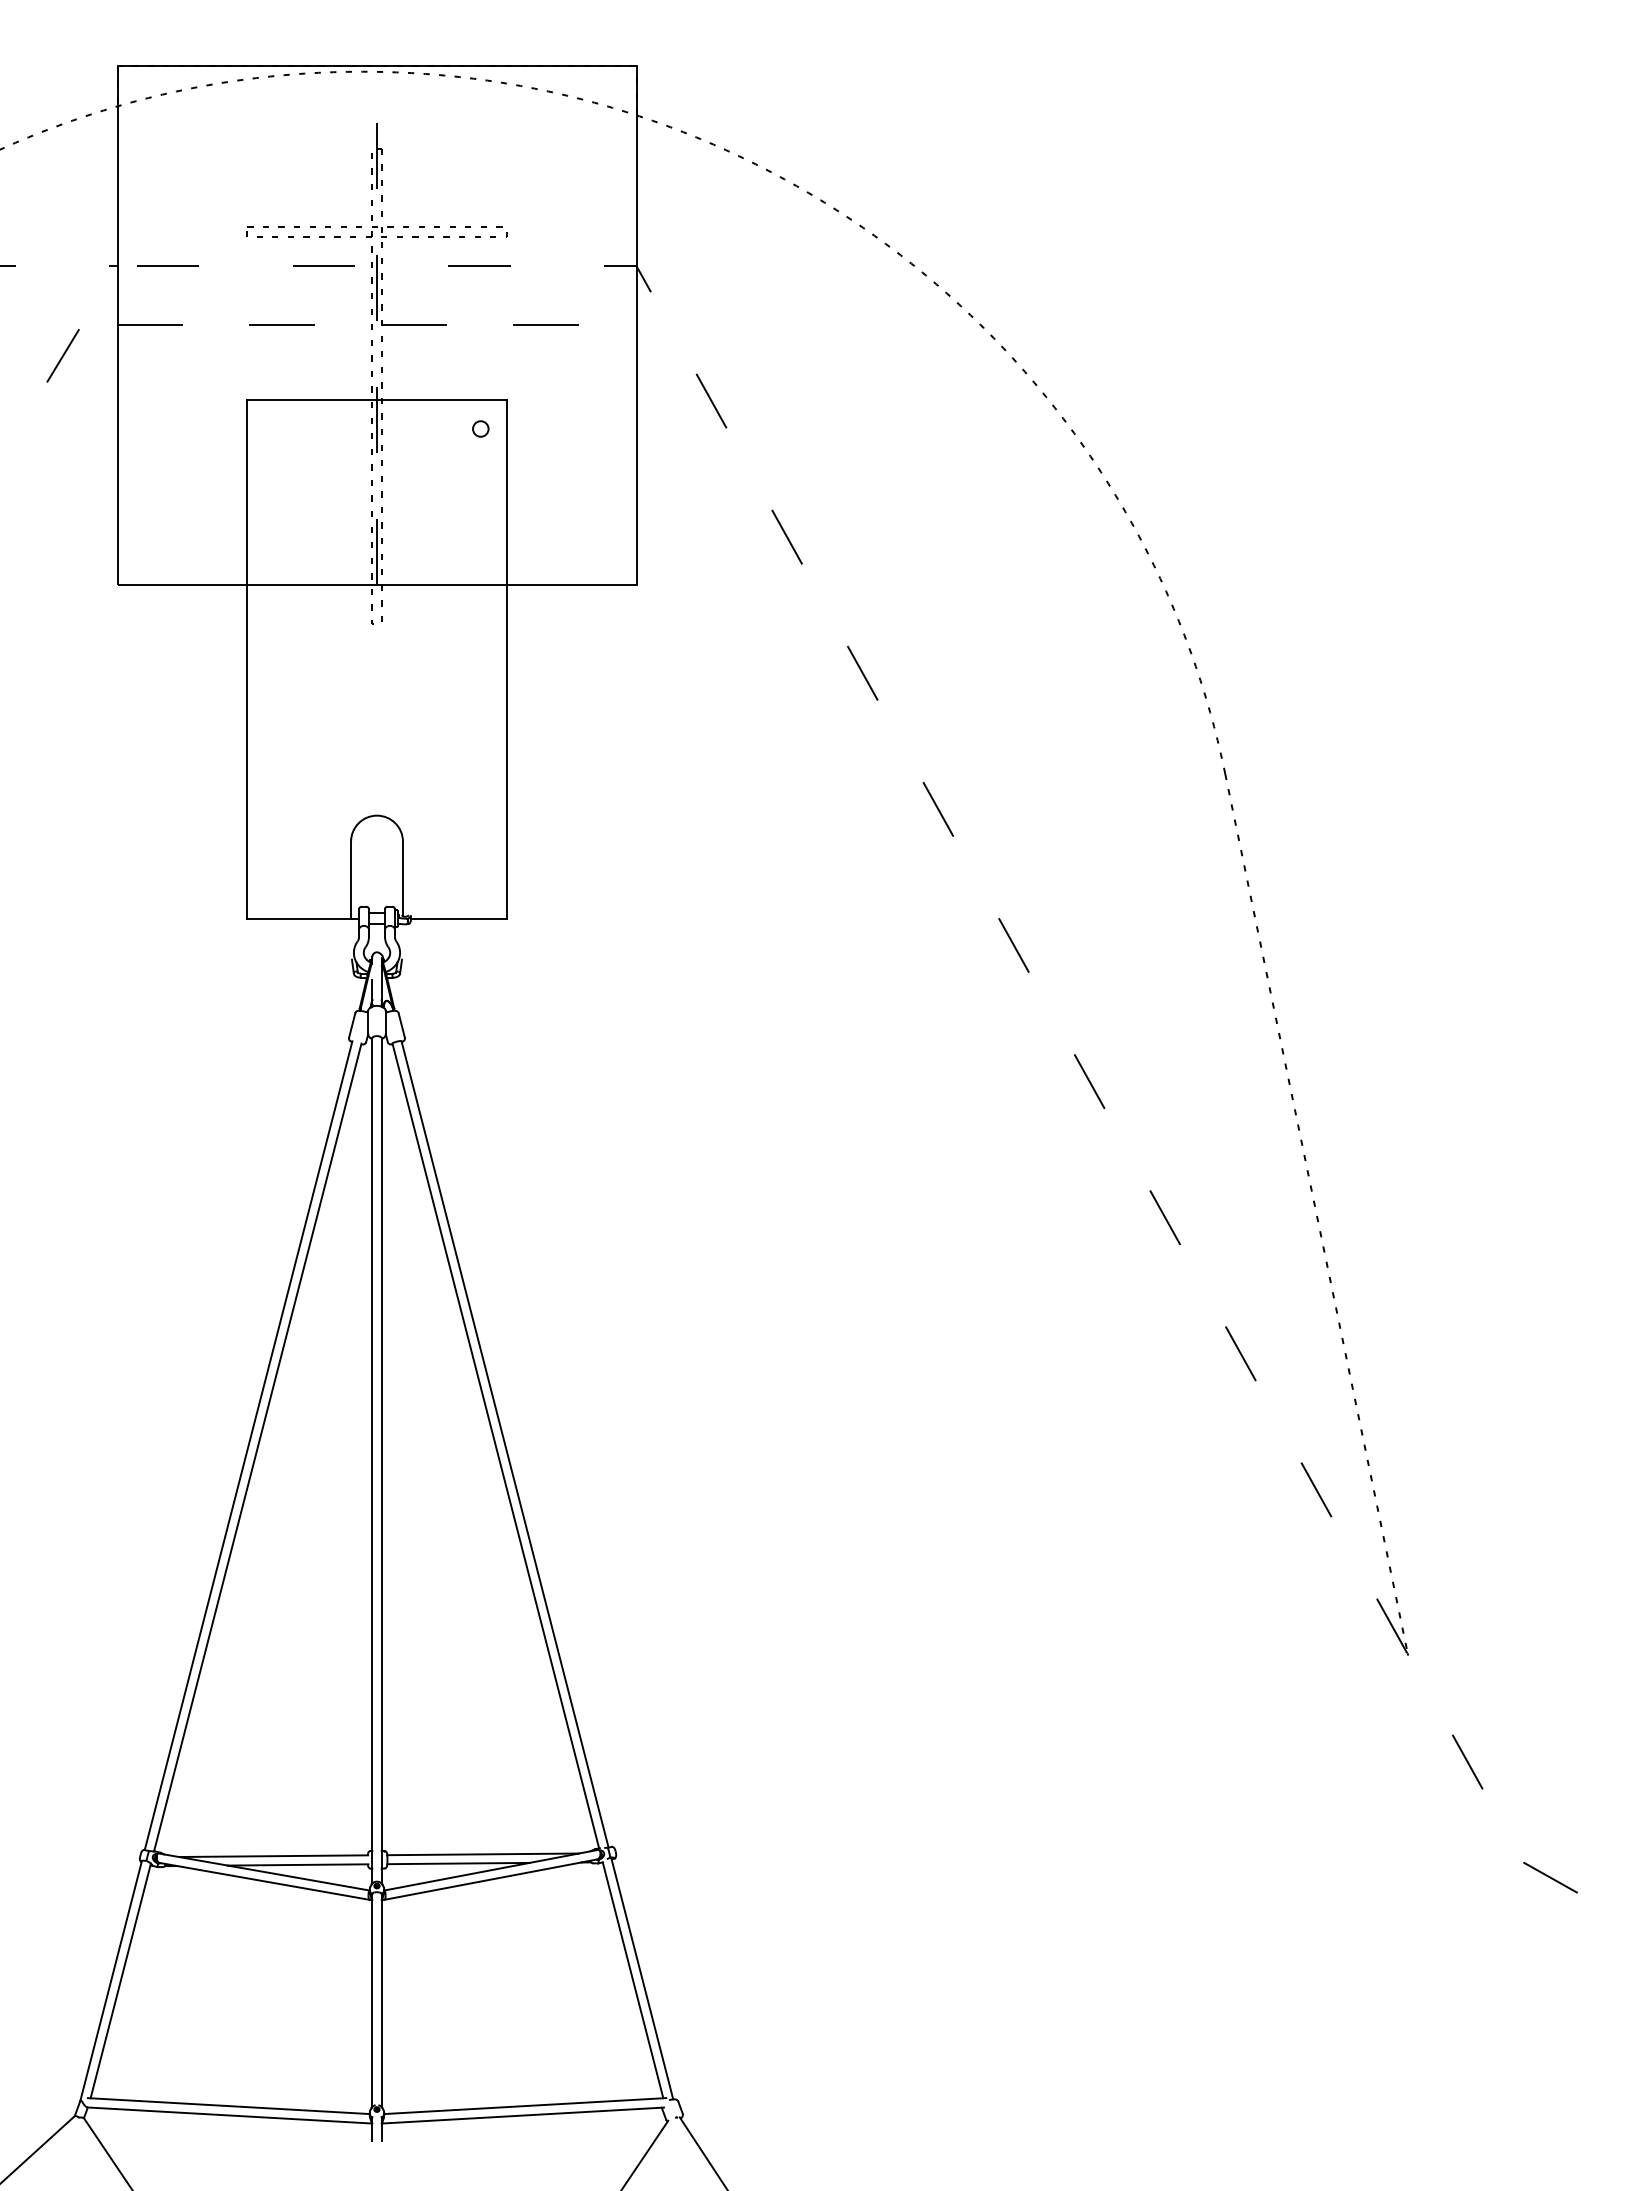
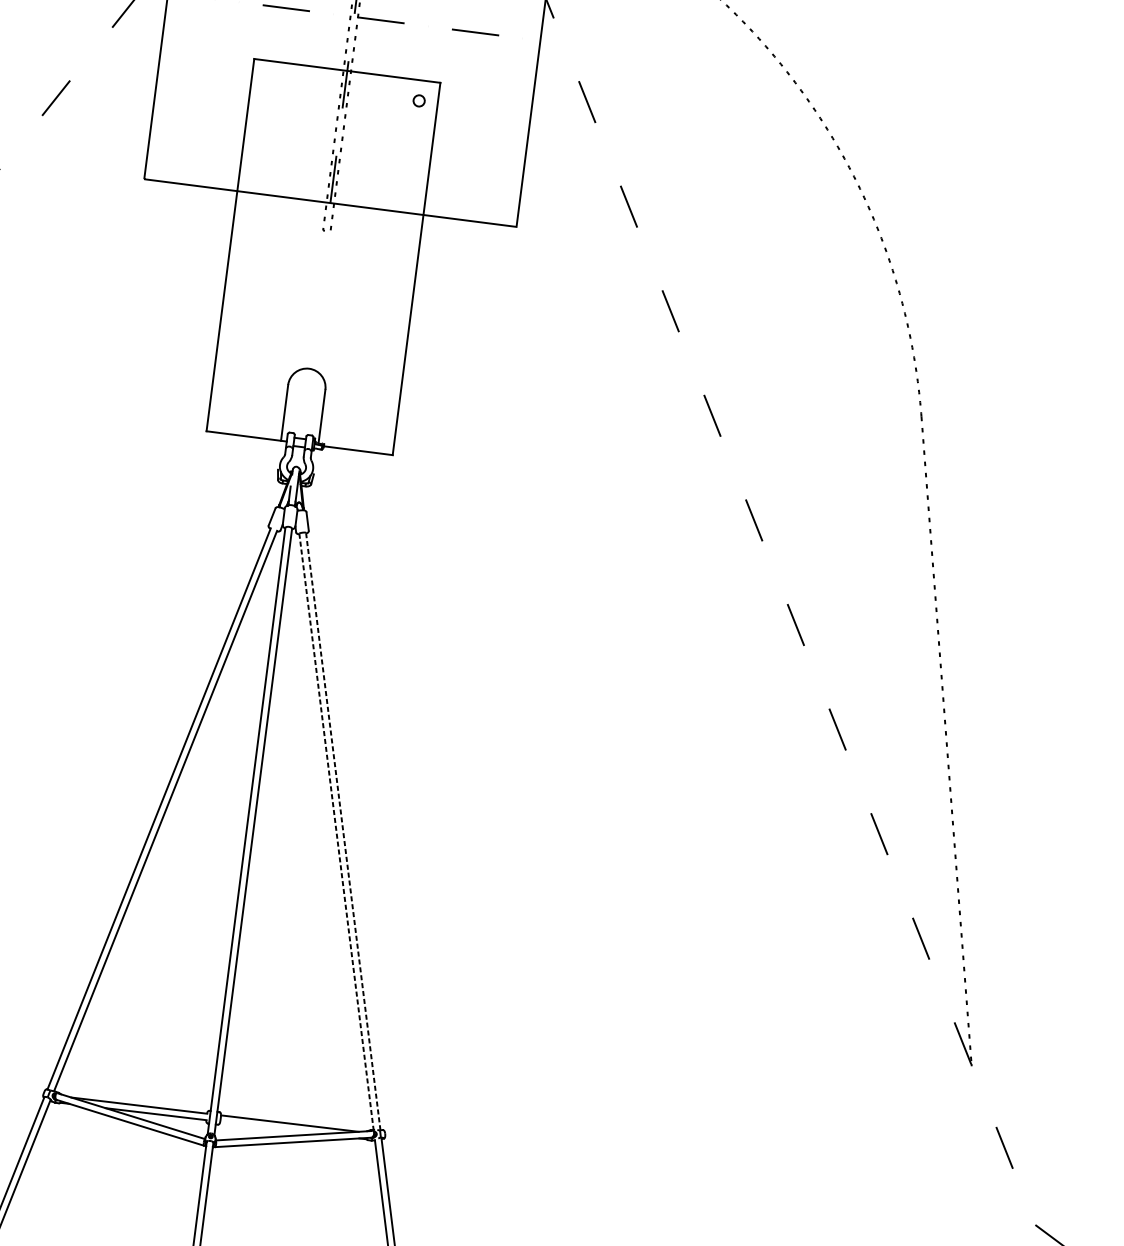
line: (504, 1443) -> (342, 830), solid -> dashed
line: (495, 1446) -> (336, 832), solid -> dashed
line: (458, 1863) -> (271, 1127), removed

